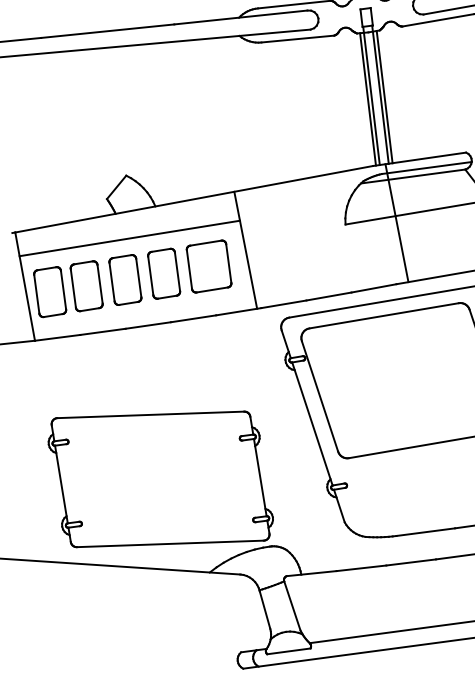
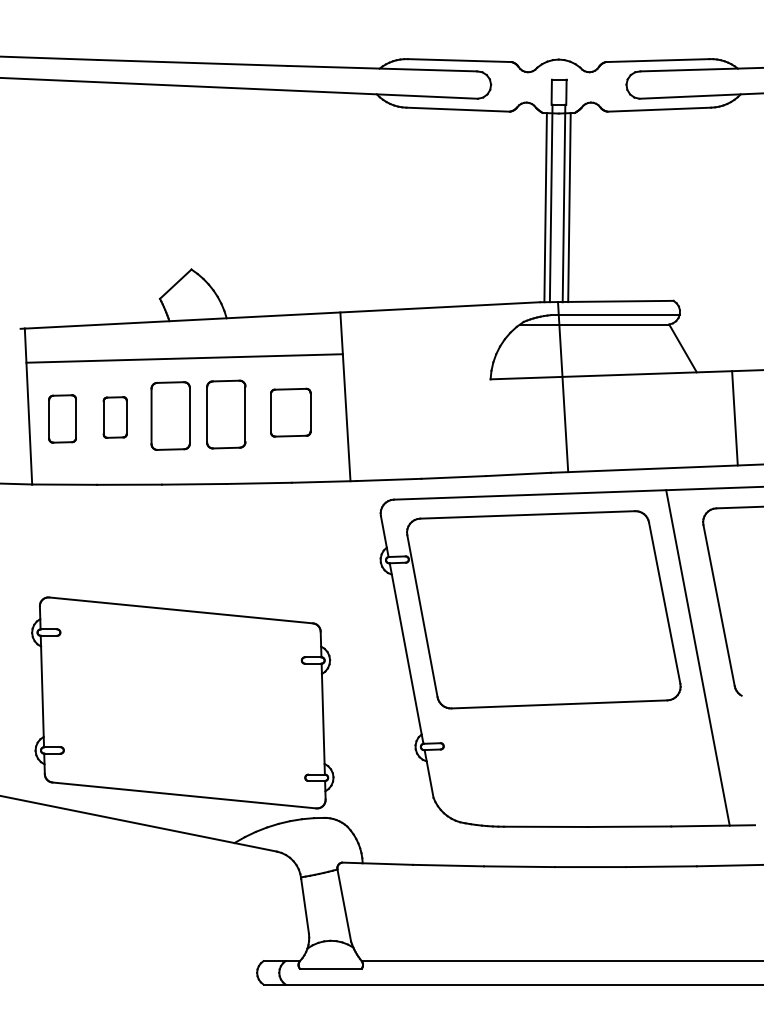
part: (208, 266) -> (290, 412), size x0.7
part: (86, 286) -> (115, 417), size x0.6
part: (50, 291) -> (62, 418), size x0.7

